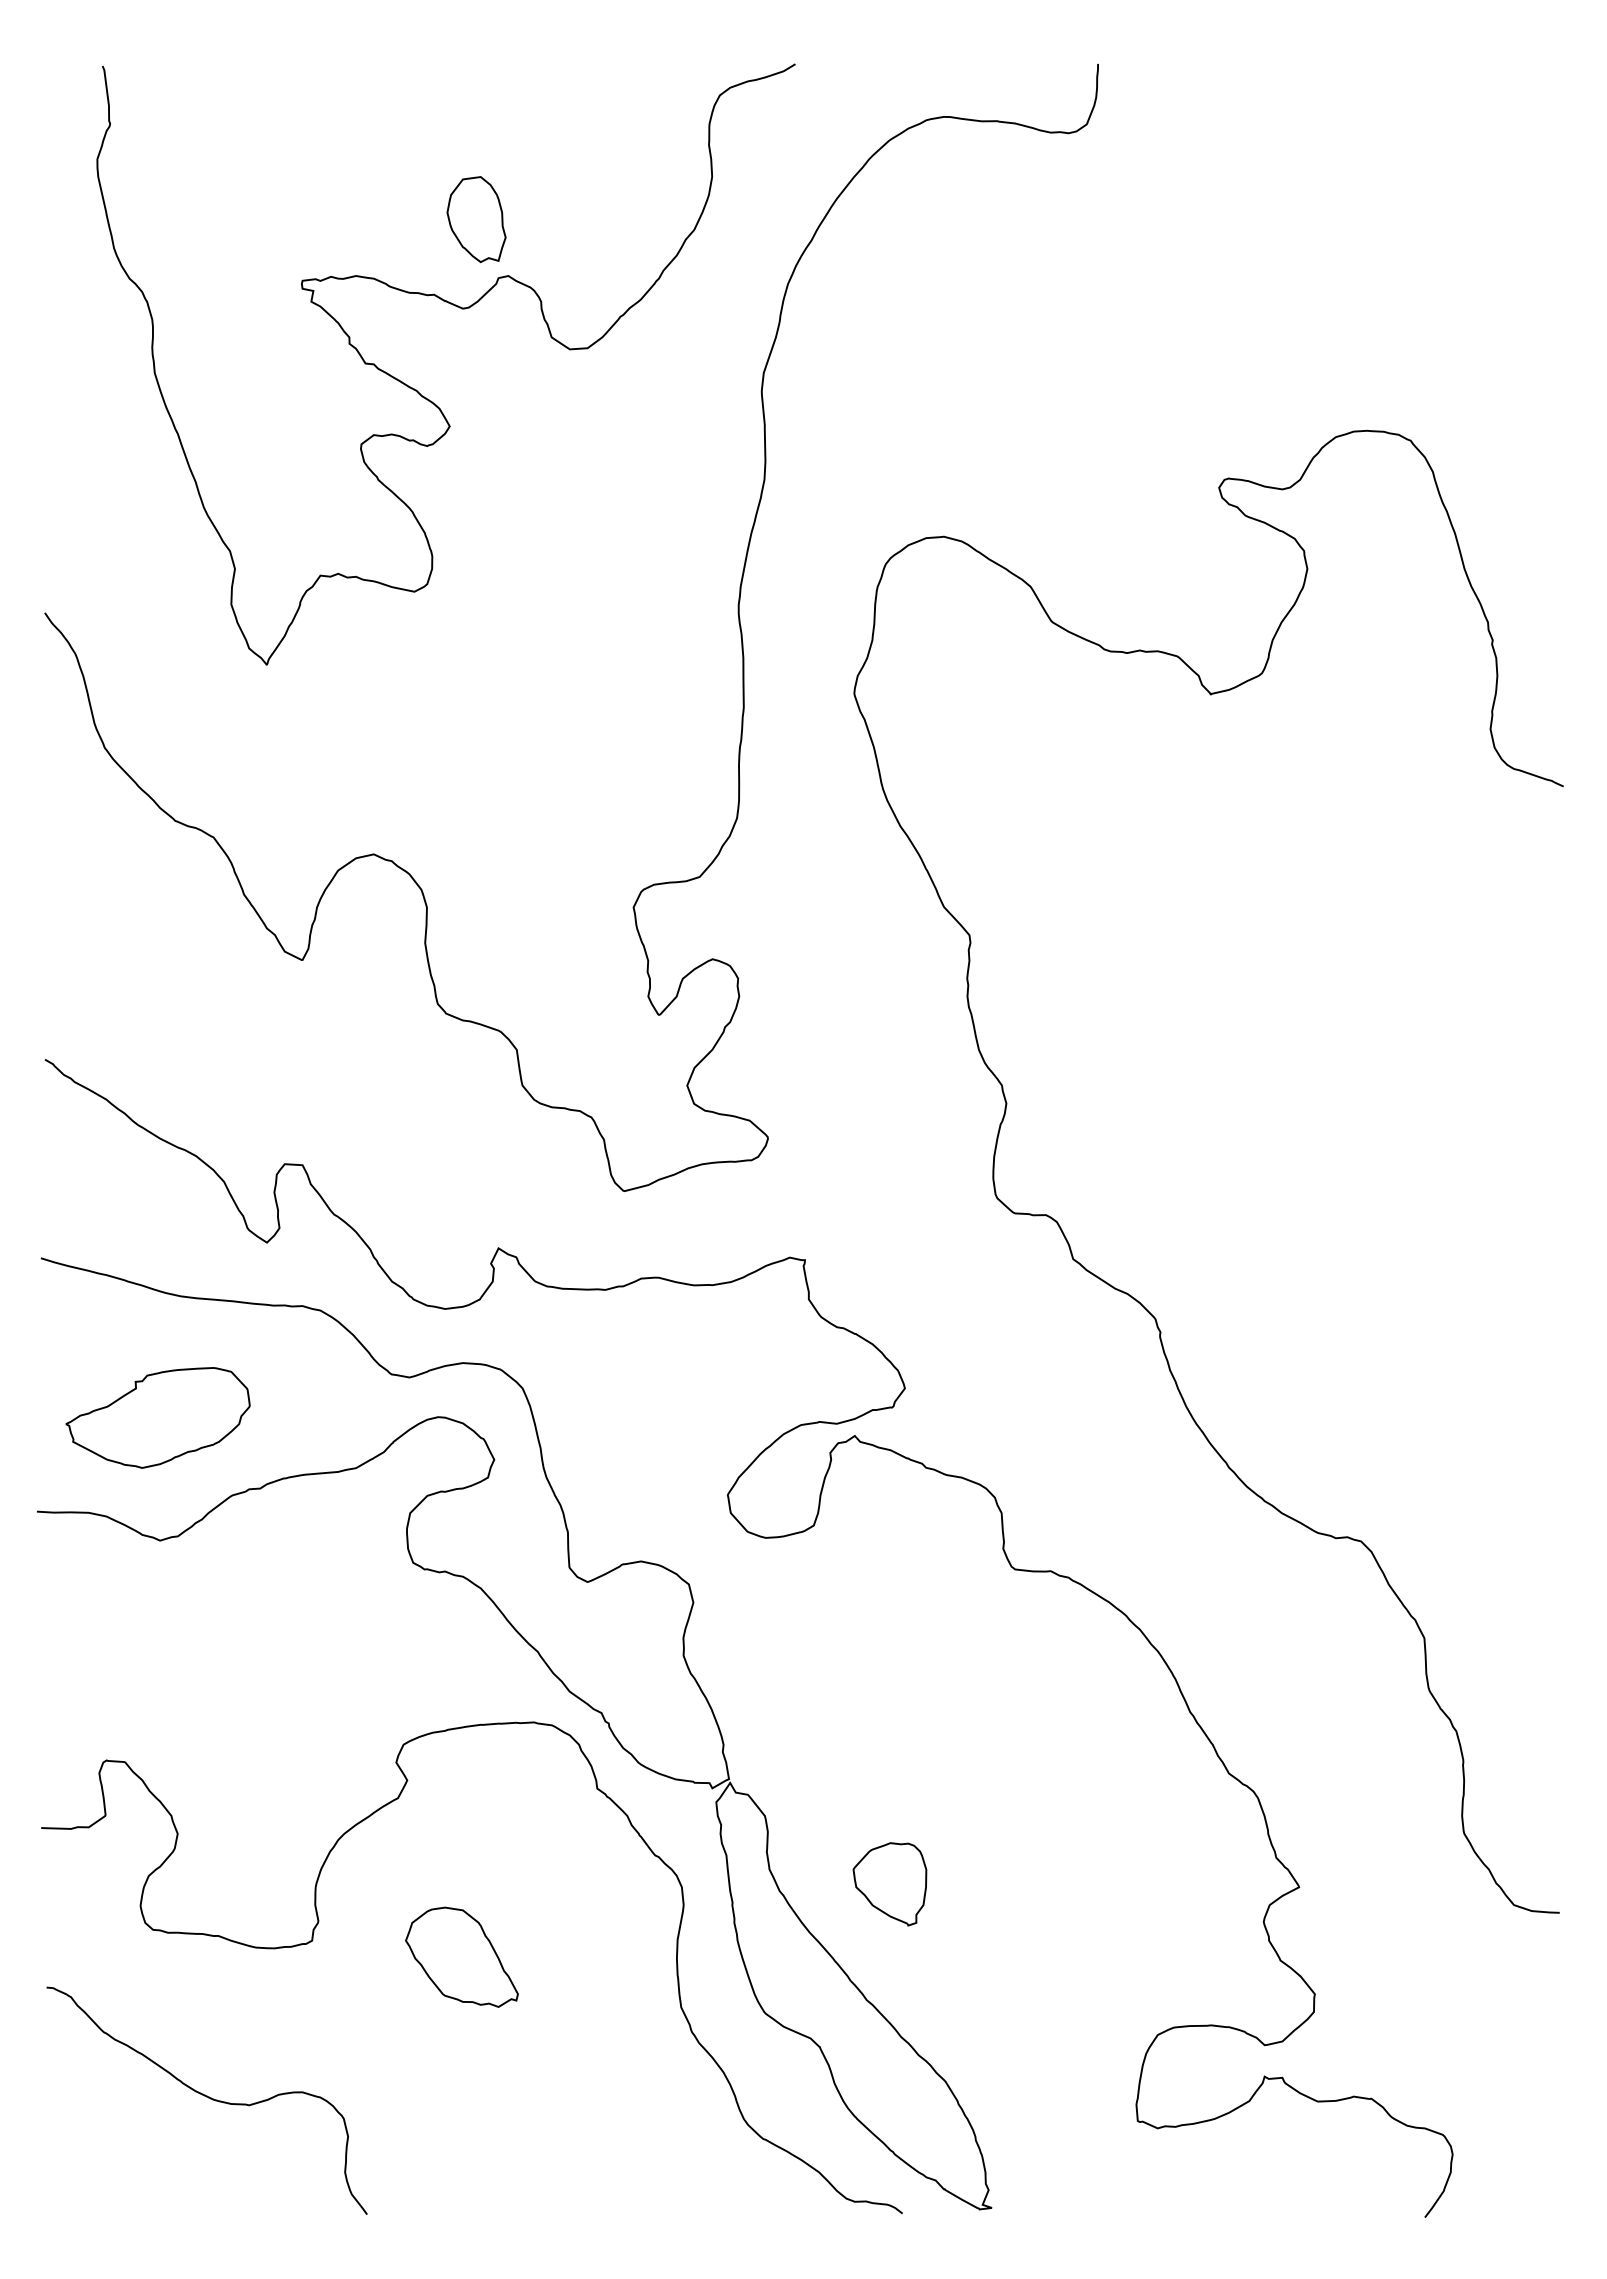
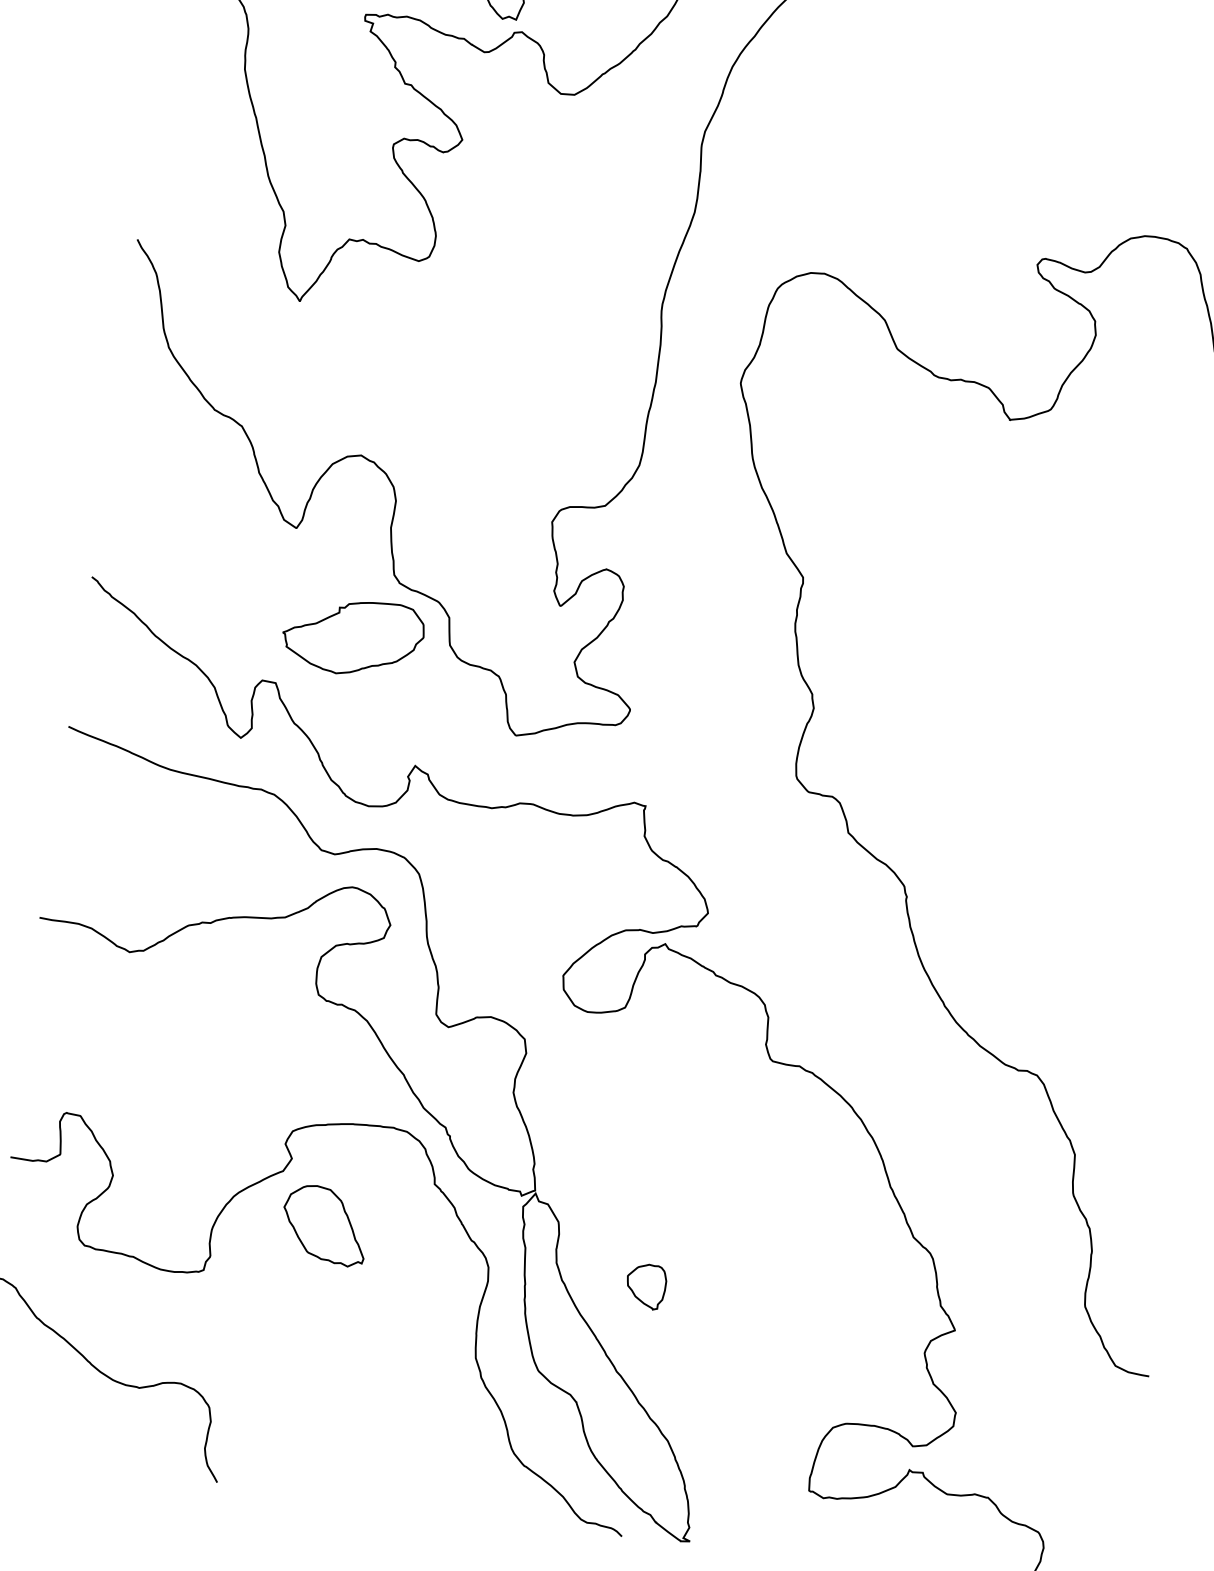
part: (157, 1417) -> (352, 636), moved
part: (889, 1884) -> (645, 1286), size x0.7
part: (461, 1956) -> (324, 1224), moved

